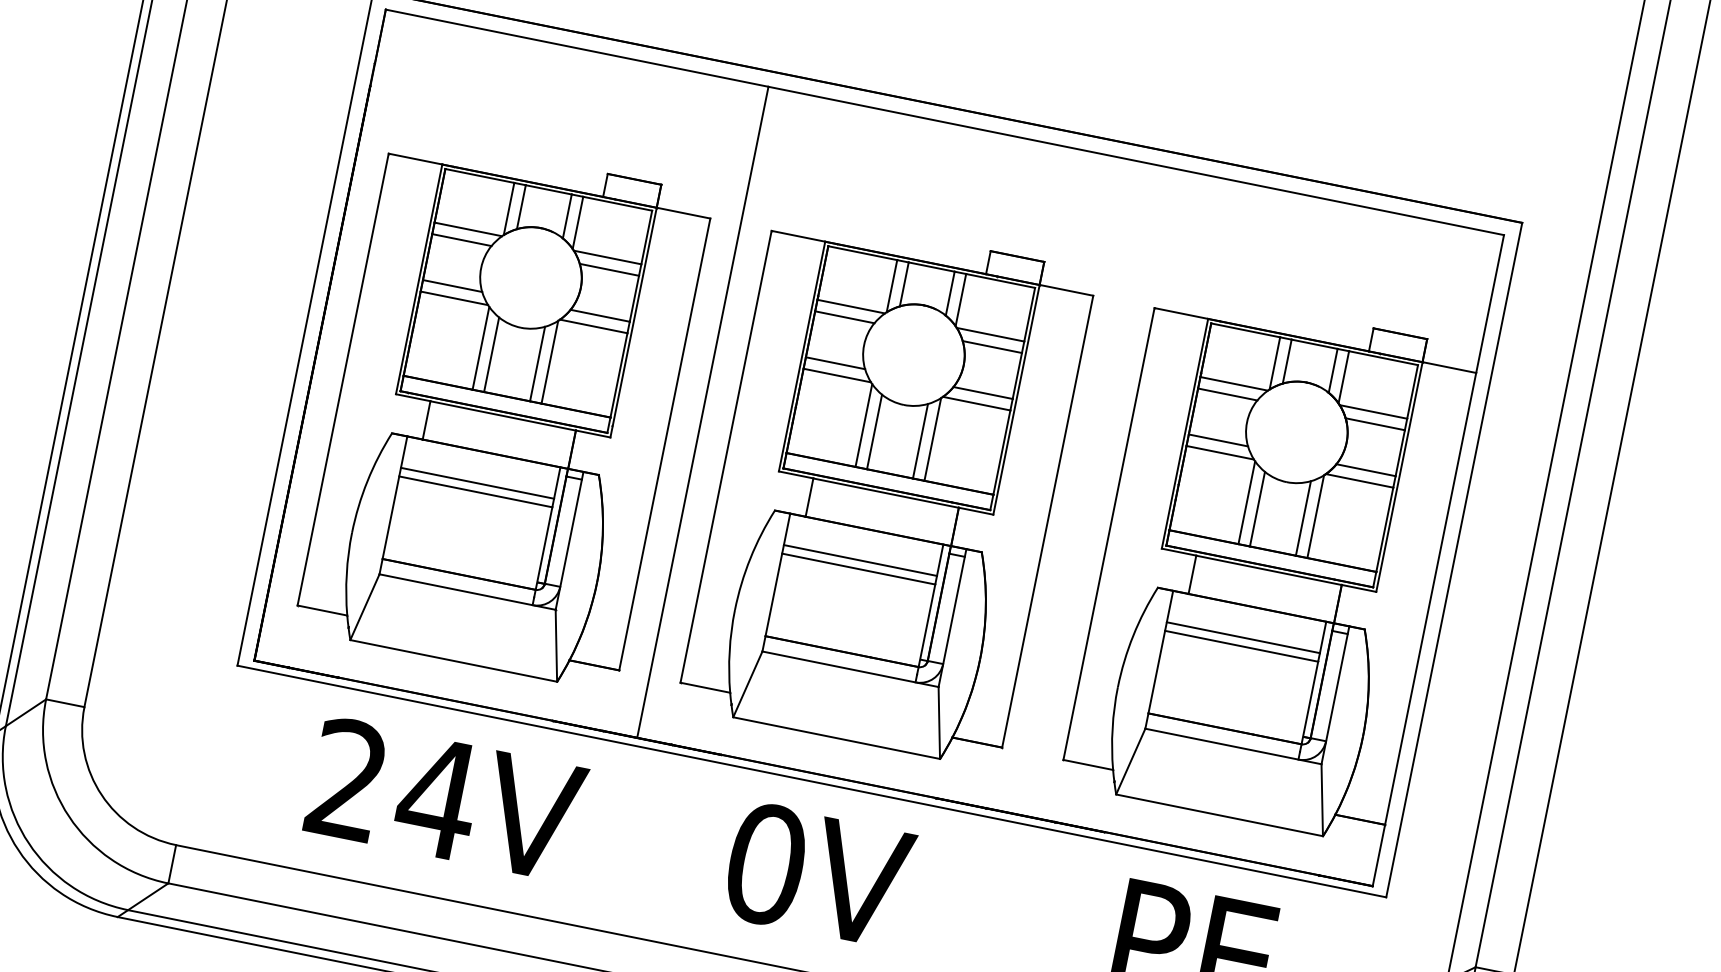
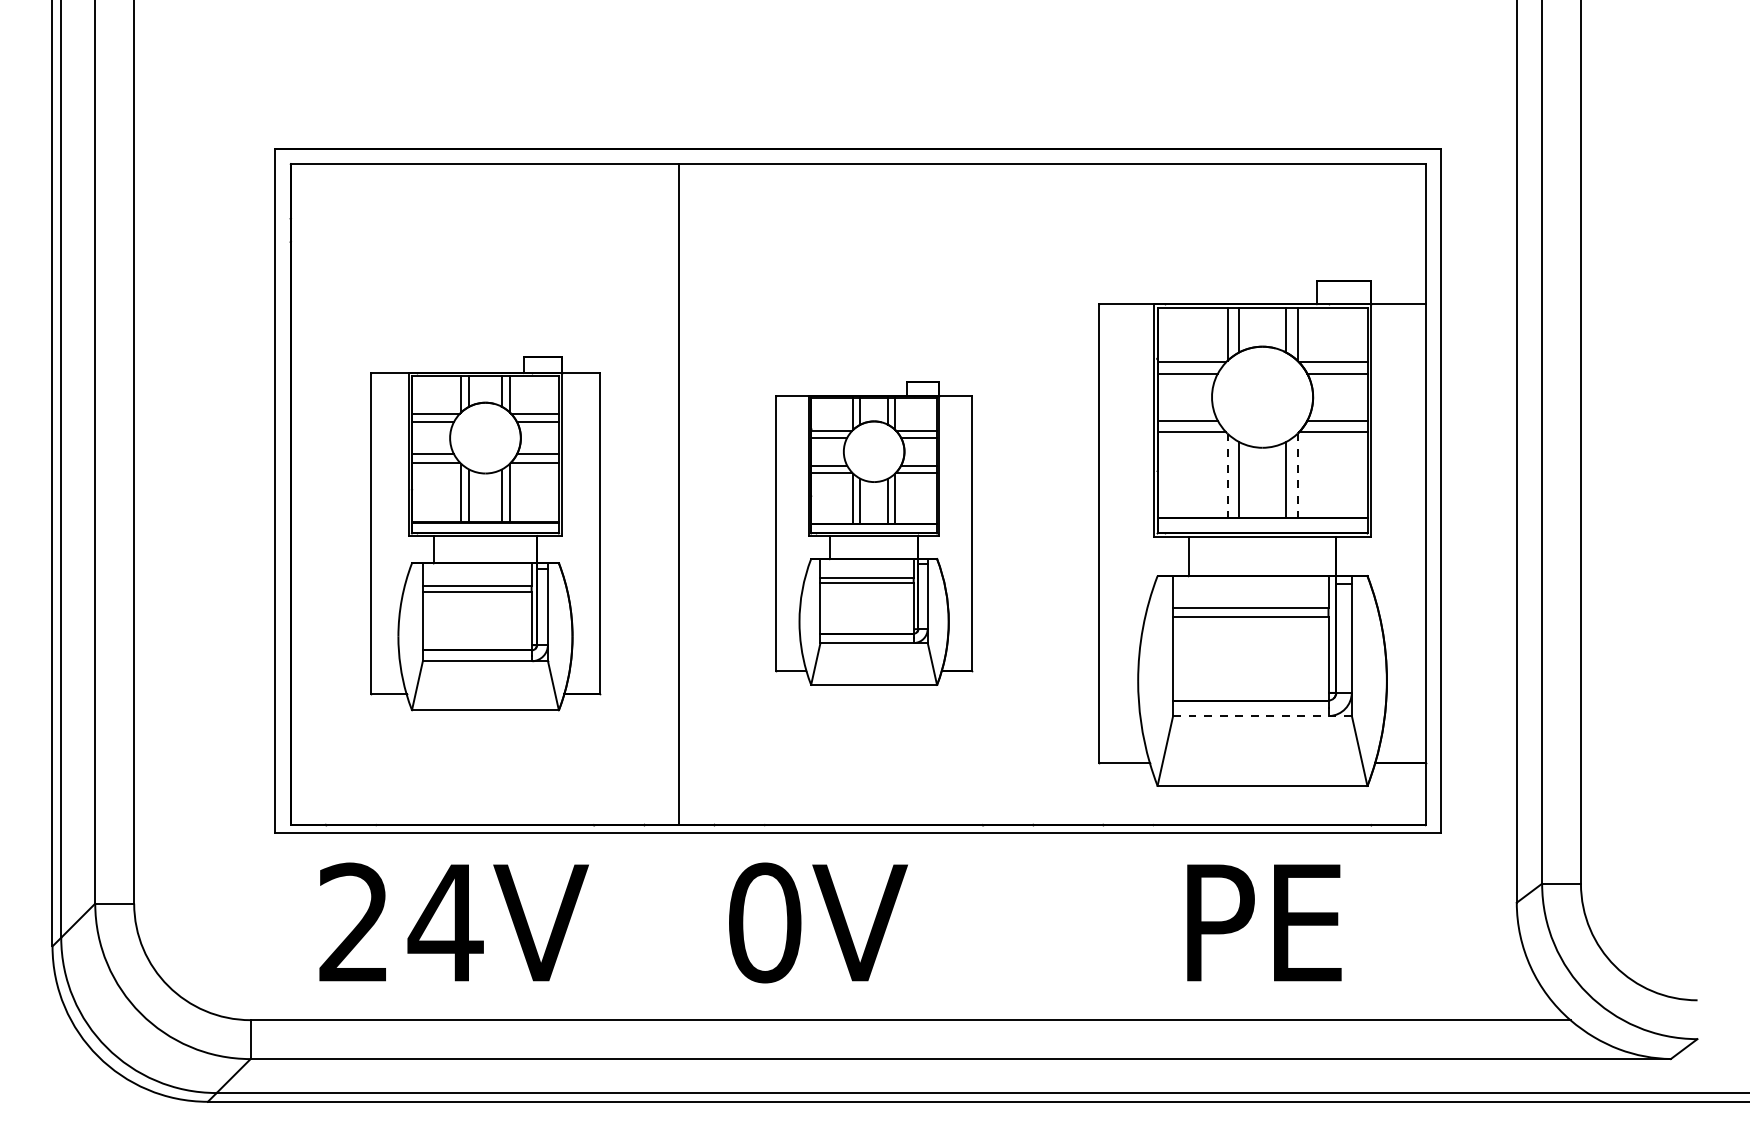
part: (504, 412) -> (485, 533), size x0.7
part: (887, 489) -> (874, 533), size x0.6
line: (1246, 503) -> (1227, 476), solid -> dashed
line: (1315, 517) -> (1297, 476), solid -> dashed
line: (1233, 746) -> (1262, 716), solid -> dashed
text: (445, 798) -> (453, 921), moved
text: (819, 874) -> (818, 922), moved

